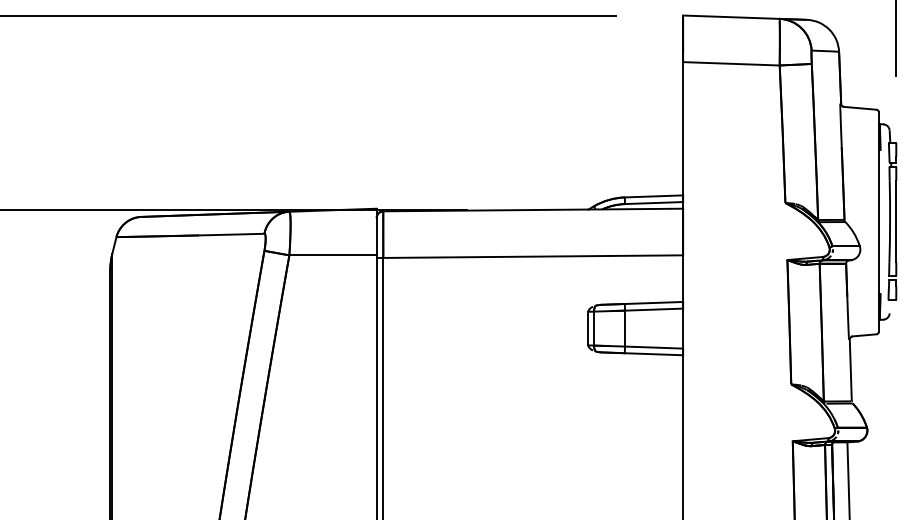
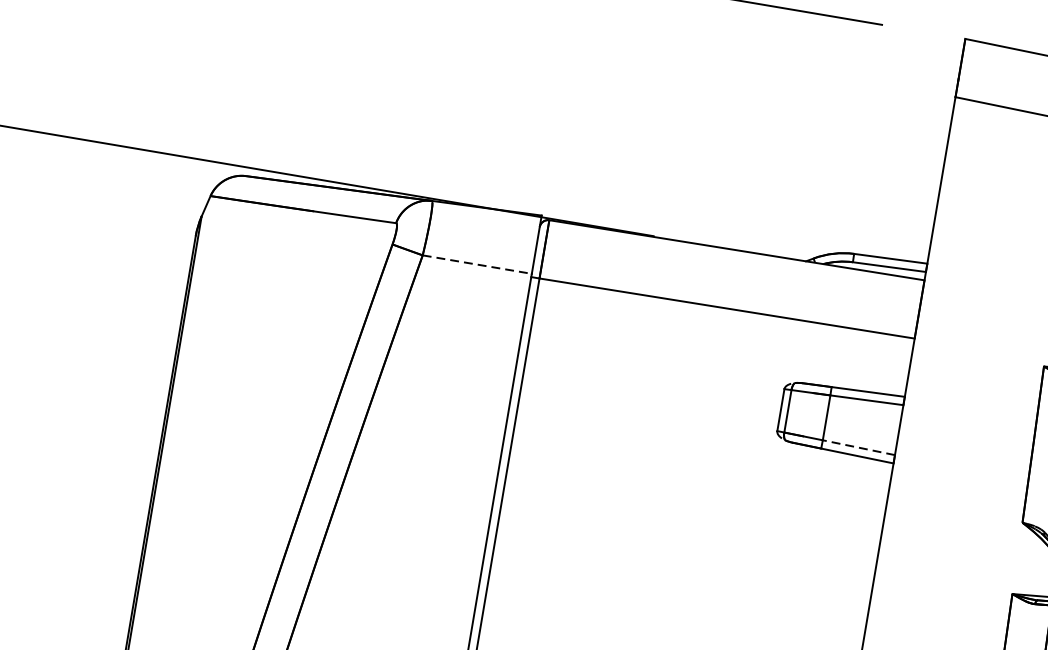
line: (333, 255) -> (477, 264), solid -> dashed
line: (653, 347) -> (858, 447), solid -> dashed

